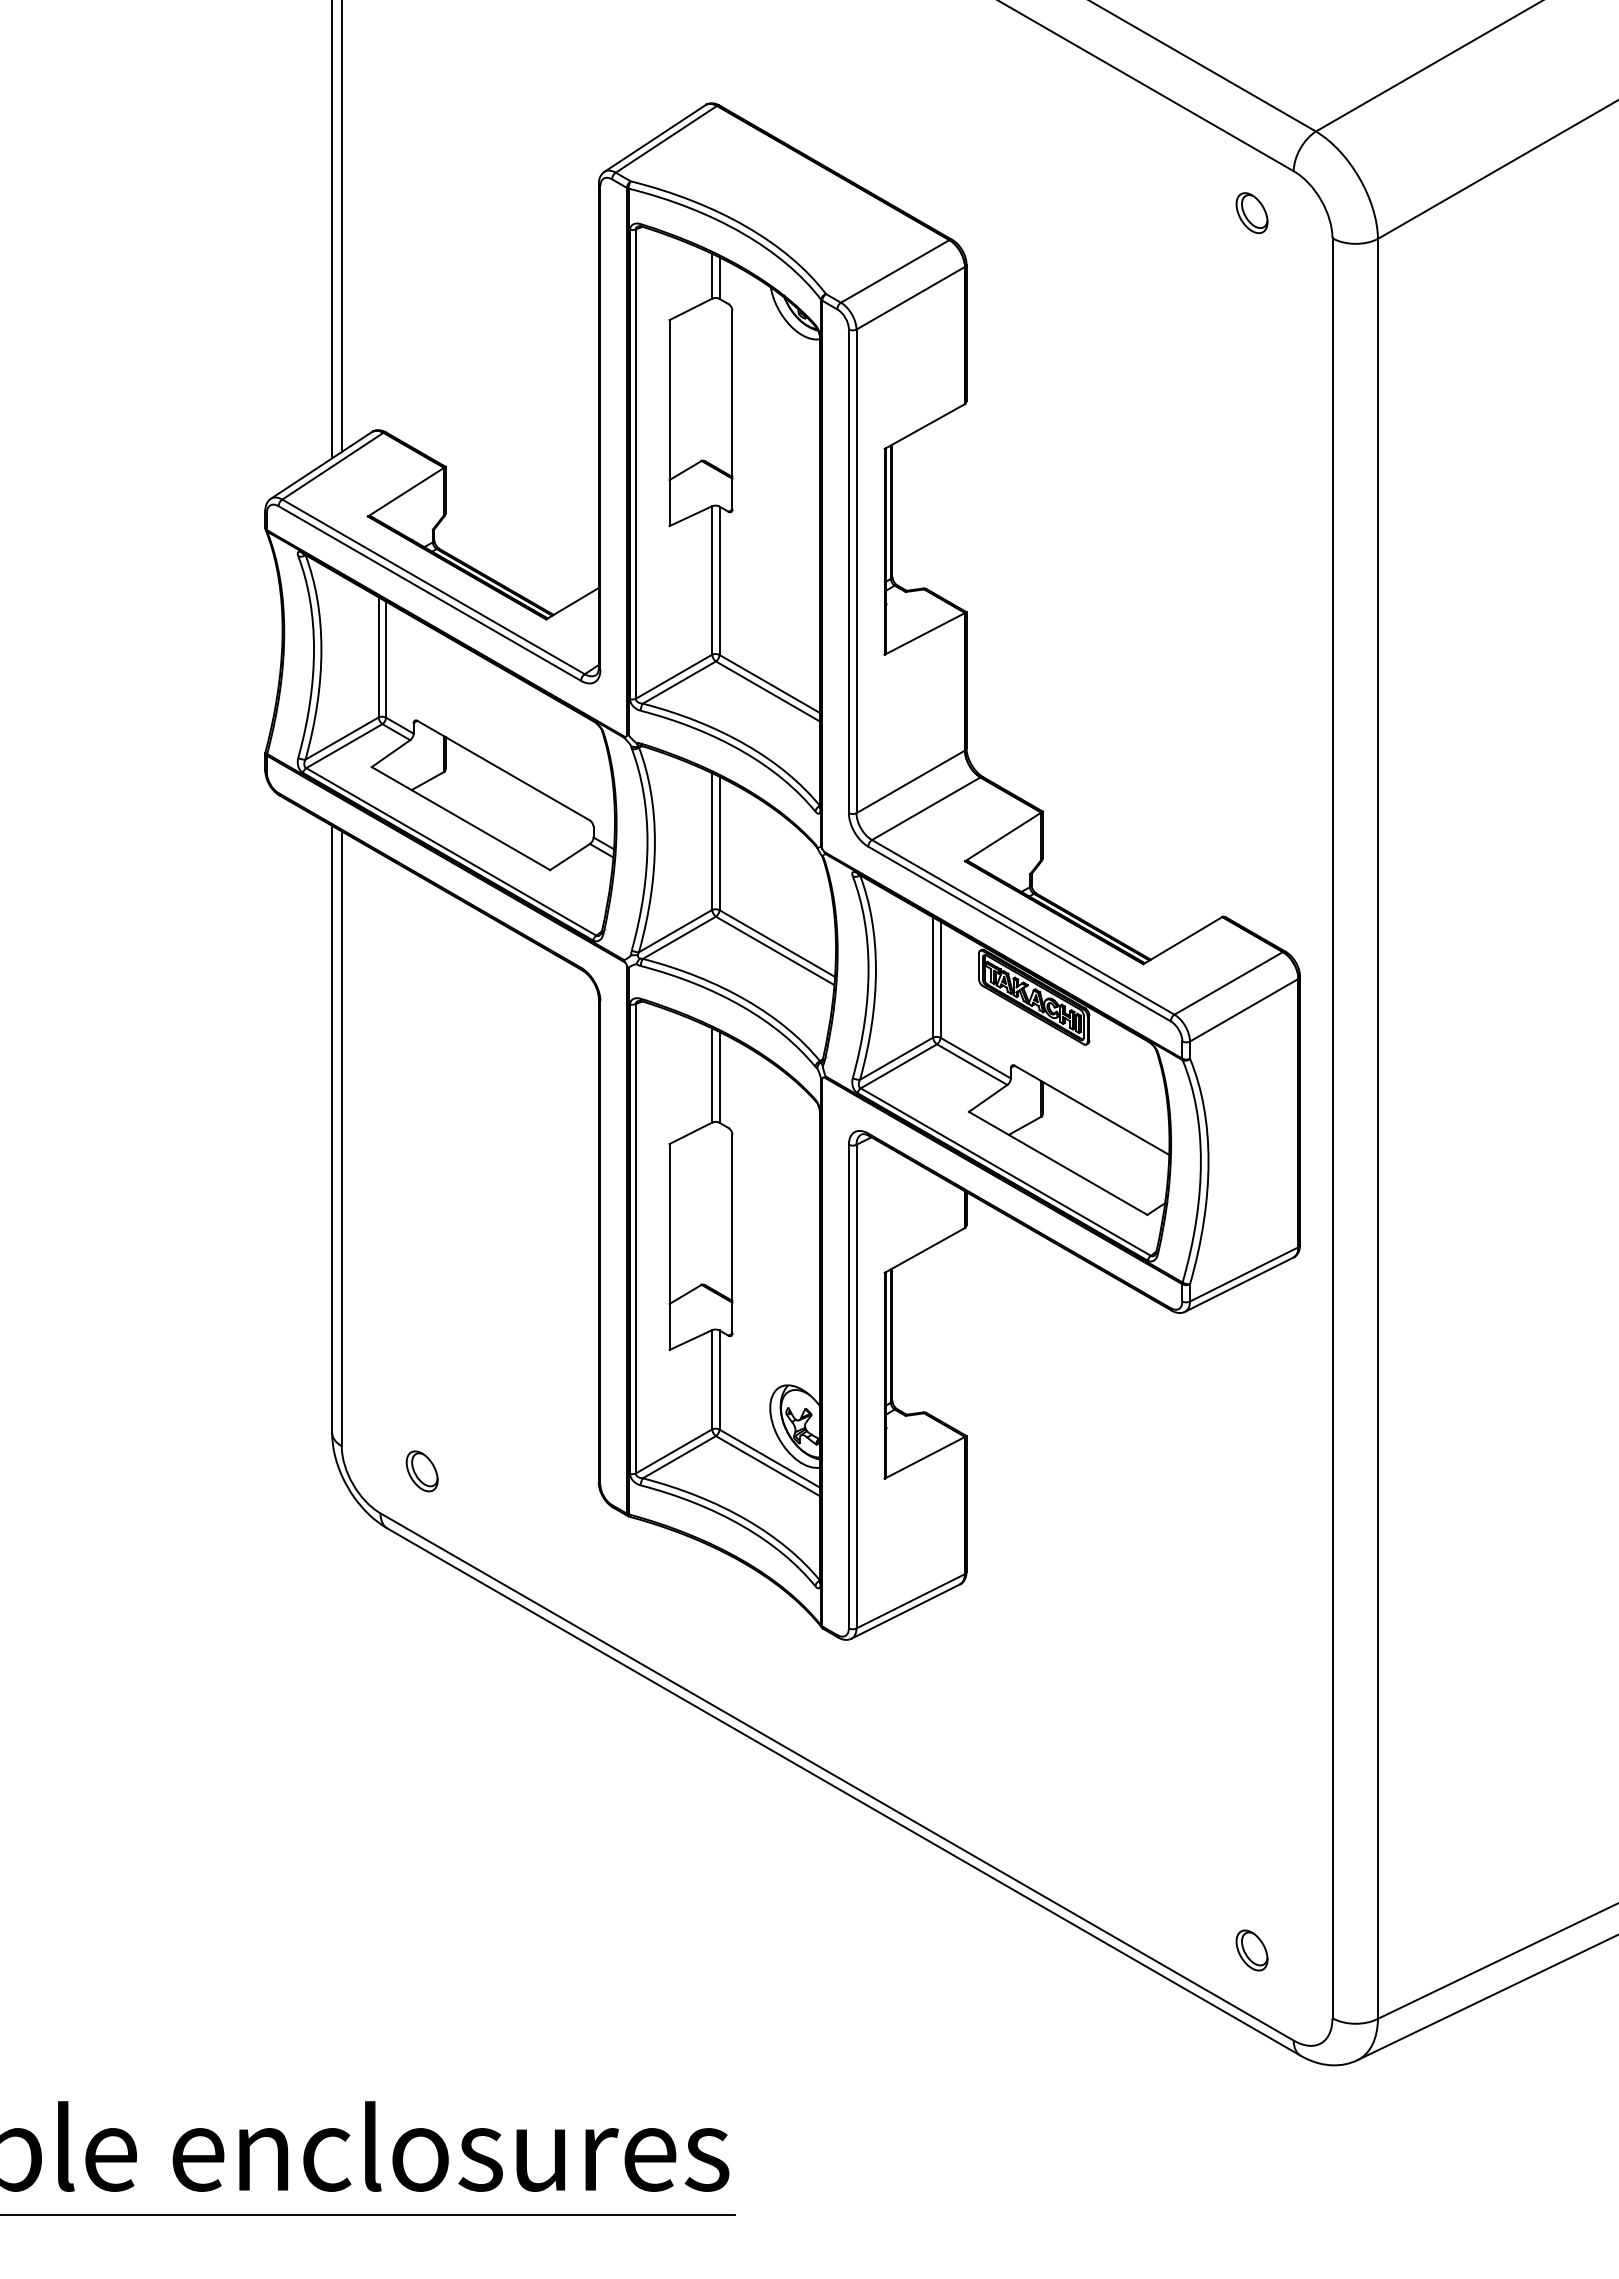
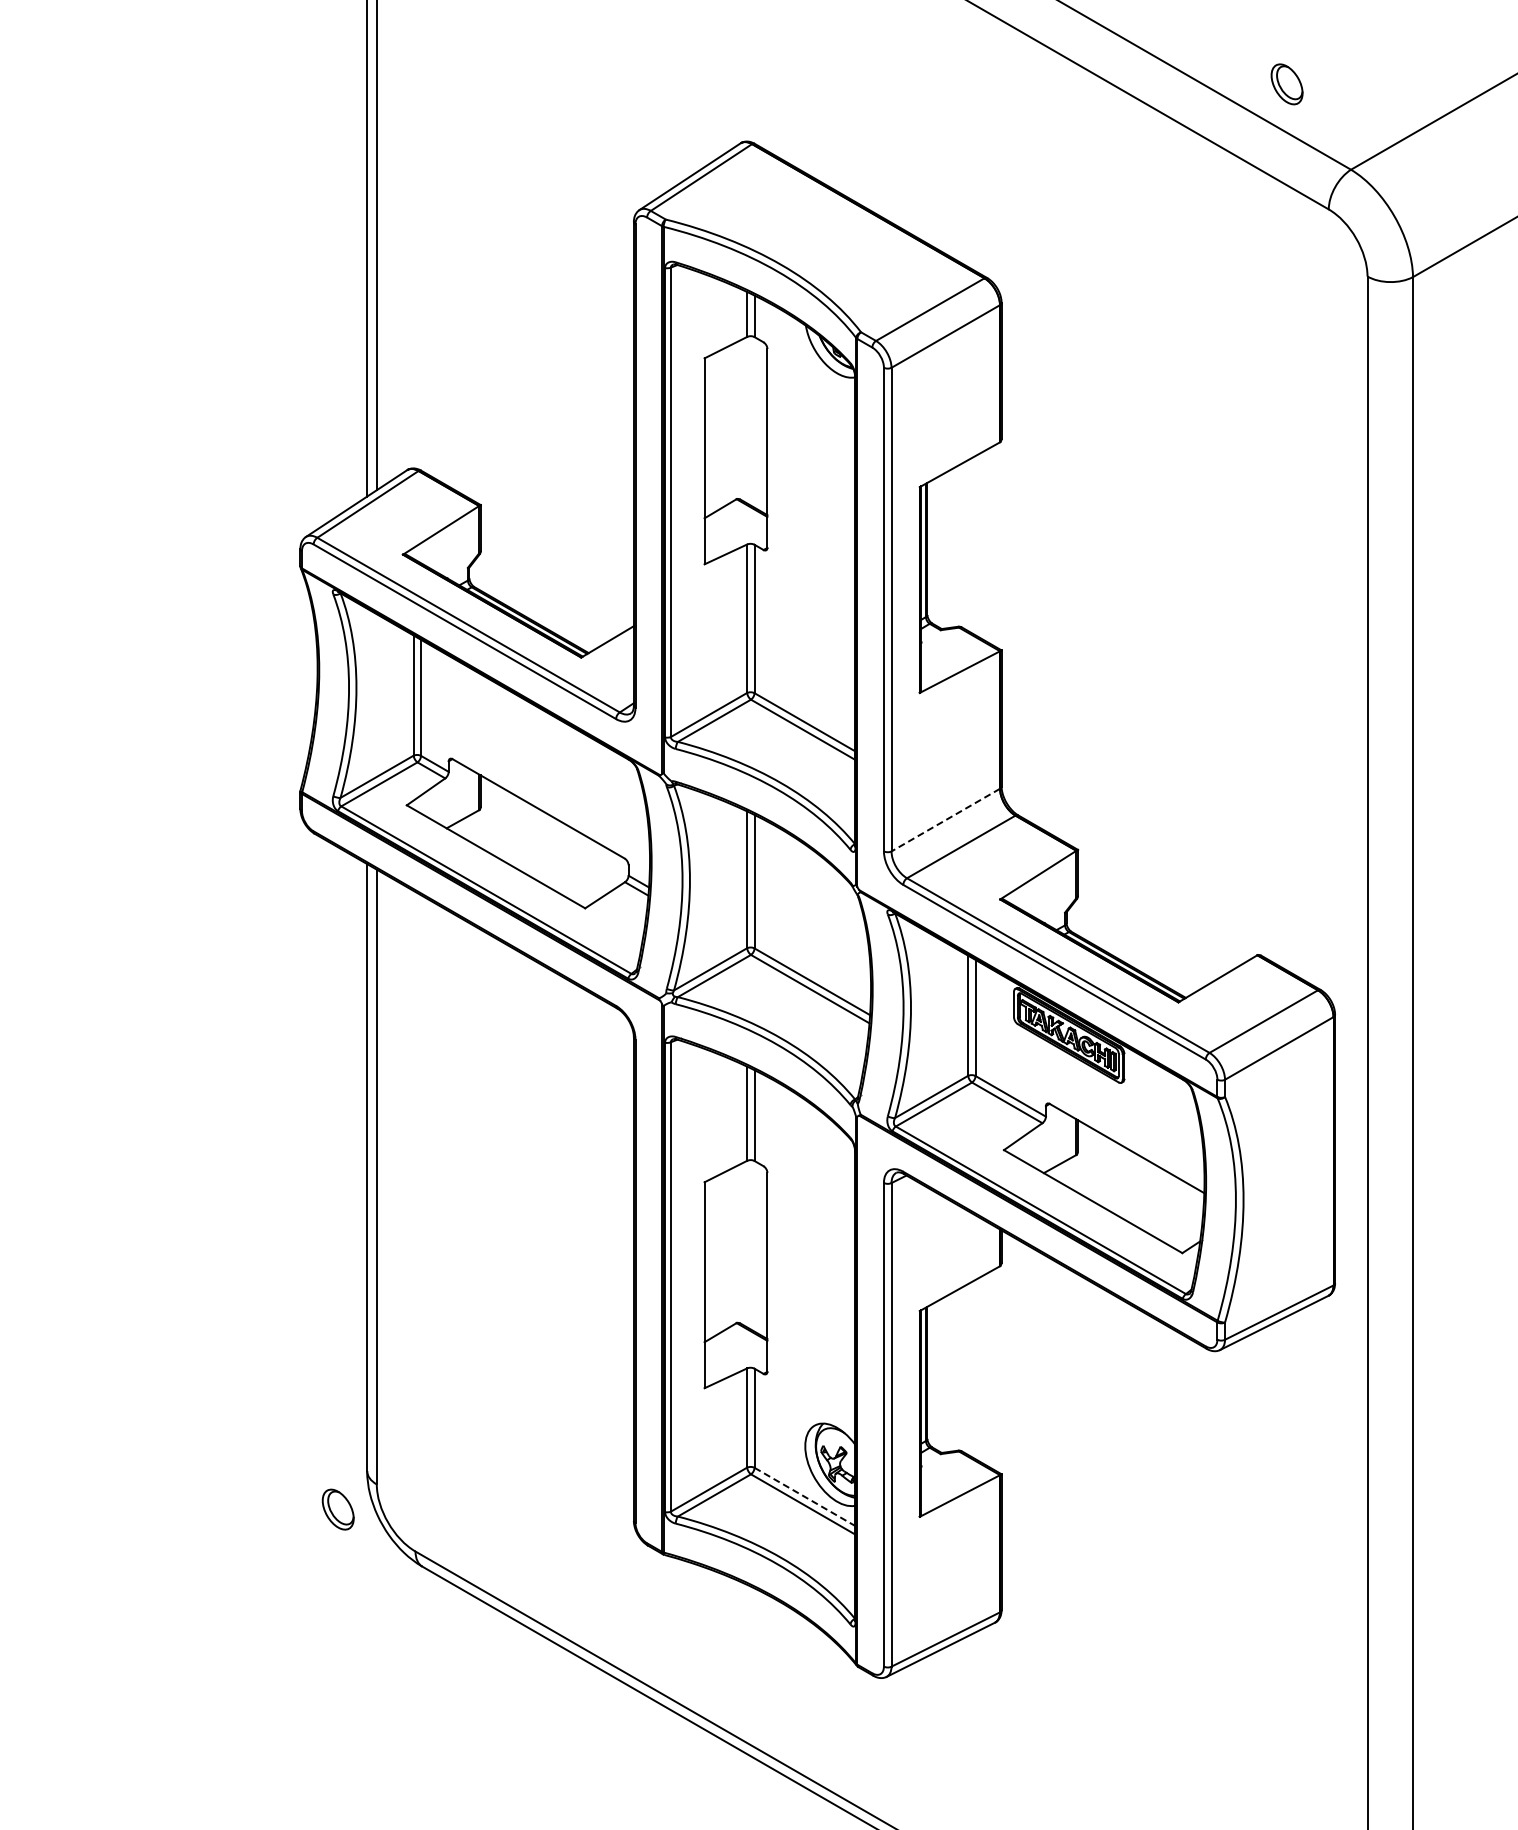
part: (1251, 213) -> (1286, 84), moved
line: (910, 781) -> (945, 819), solid -> dashed
line: (770, 1458) -> (805, 1496), solid -> dashed
part: (421, 1471) -> (337, 1509), moved

